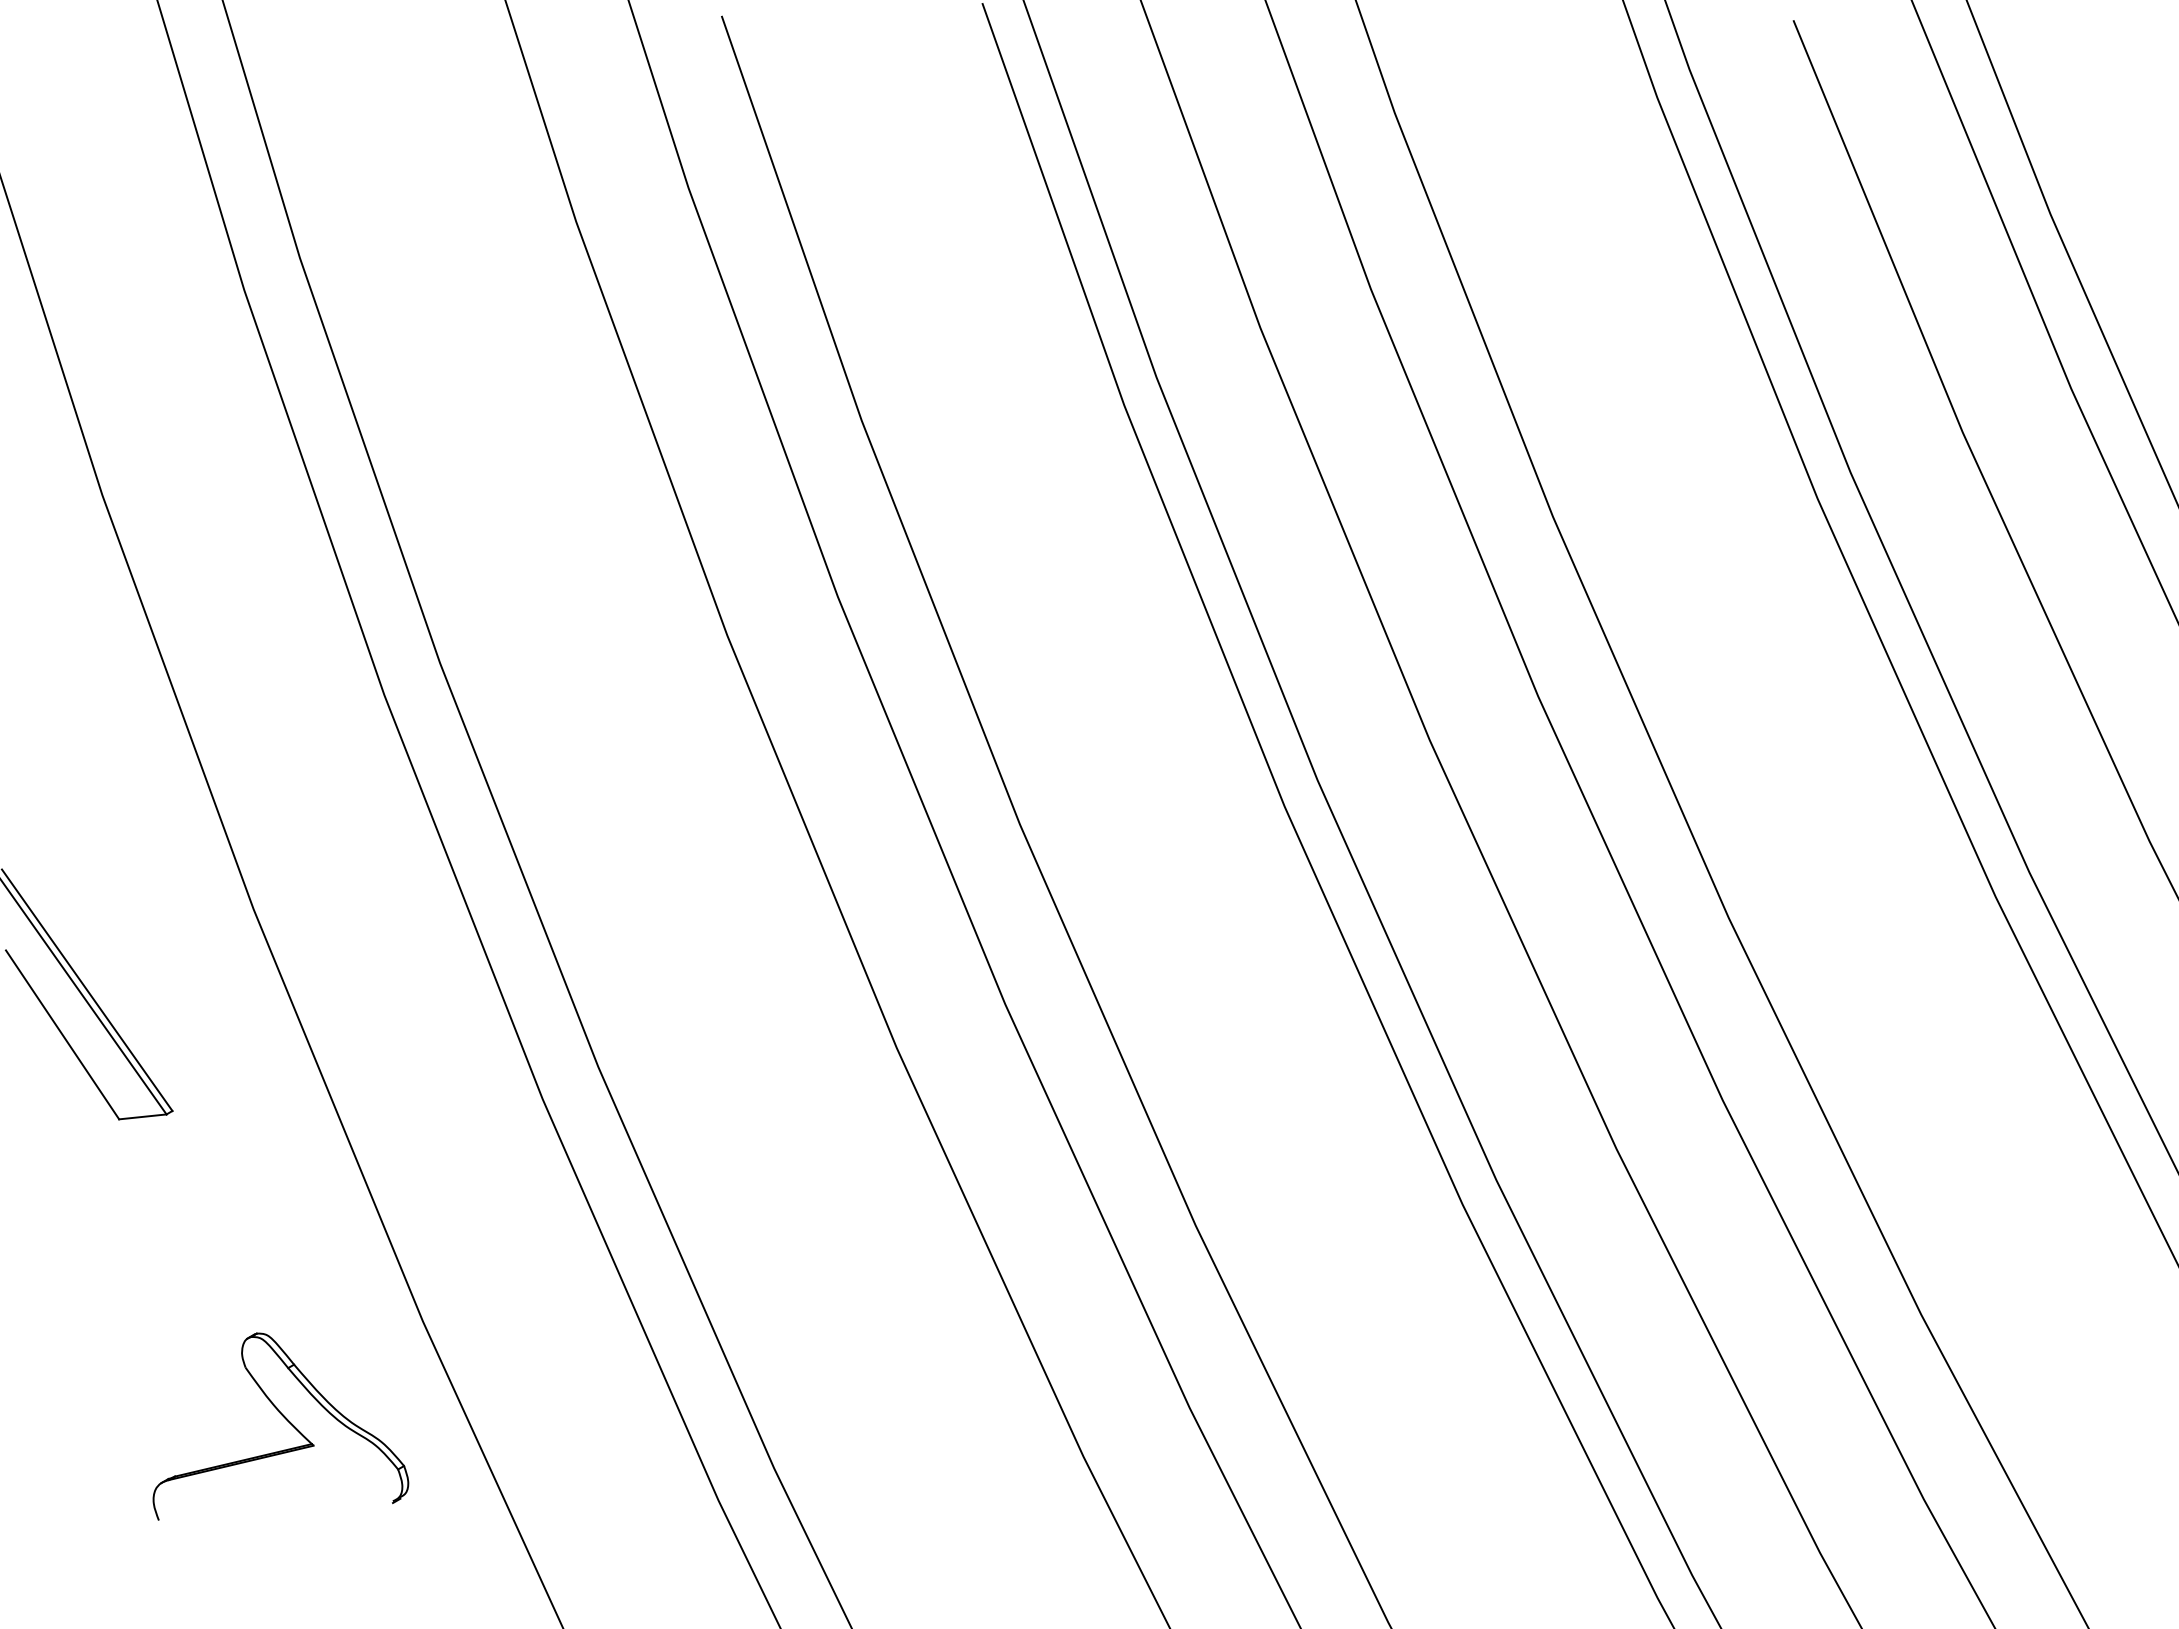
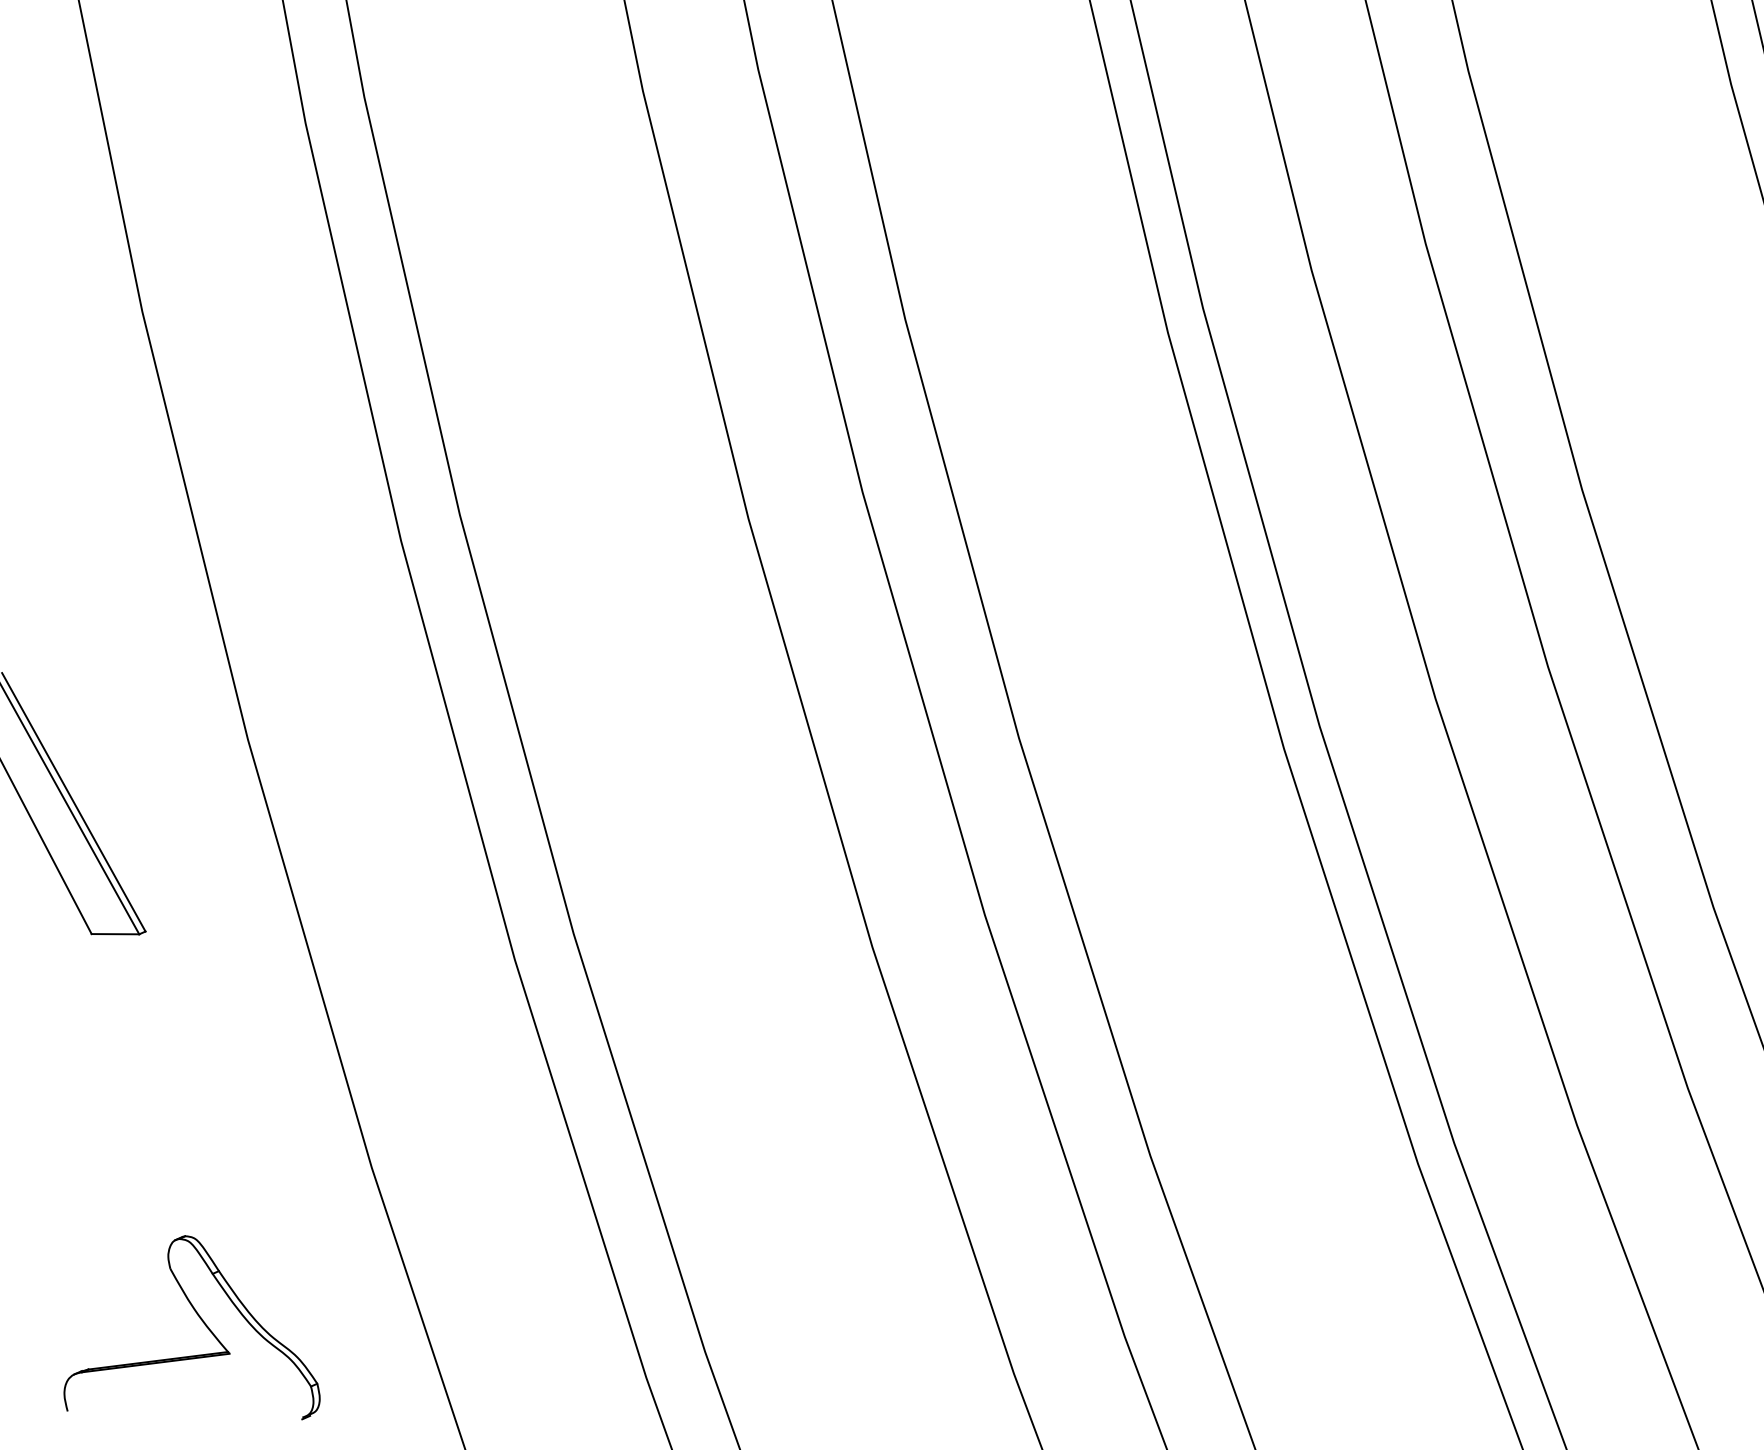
part: (286, 1420) -> (205, 1325), moved

